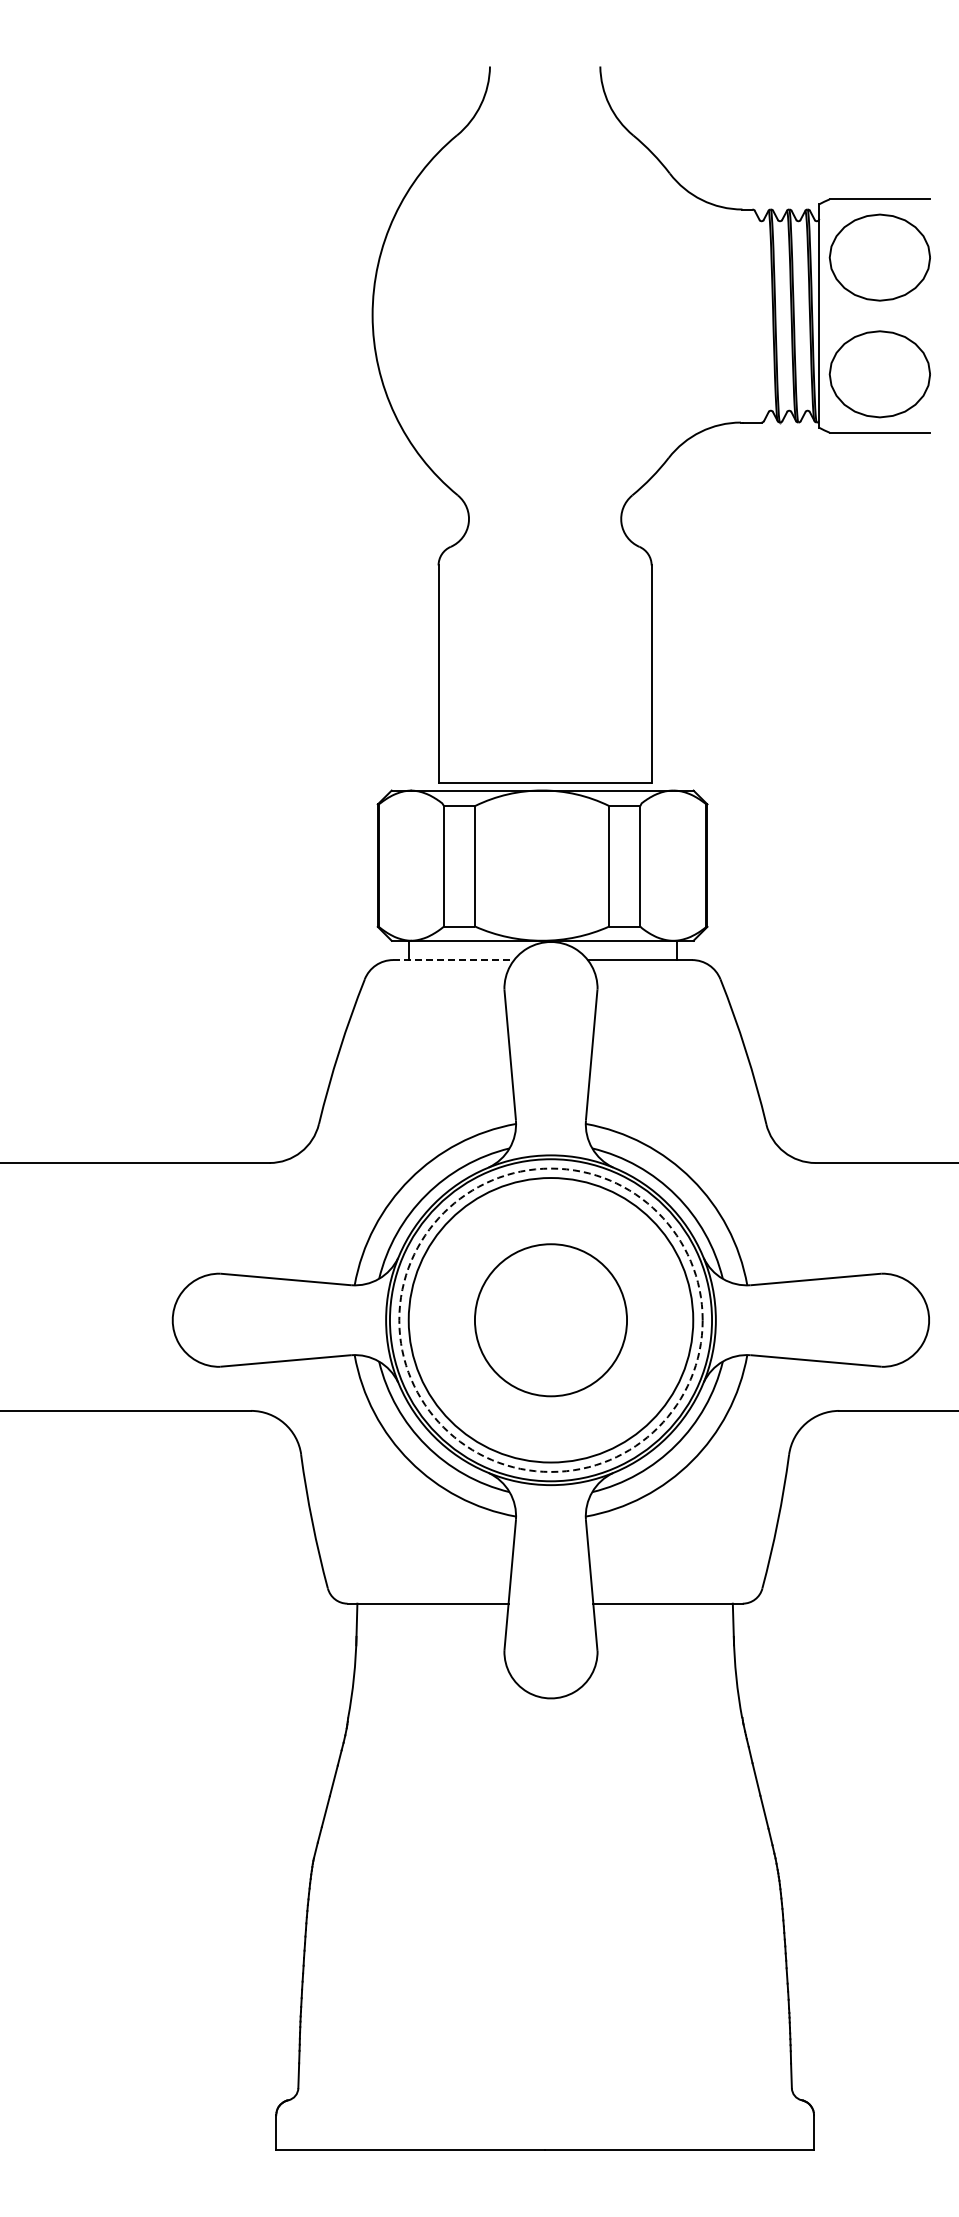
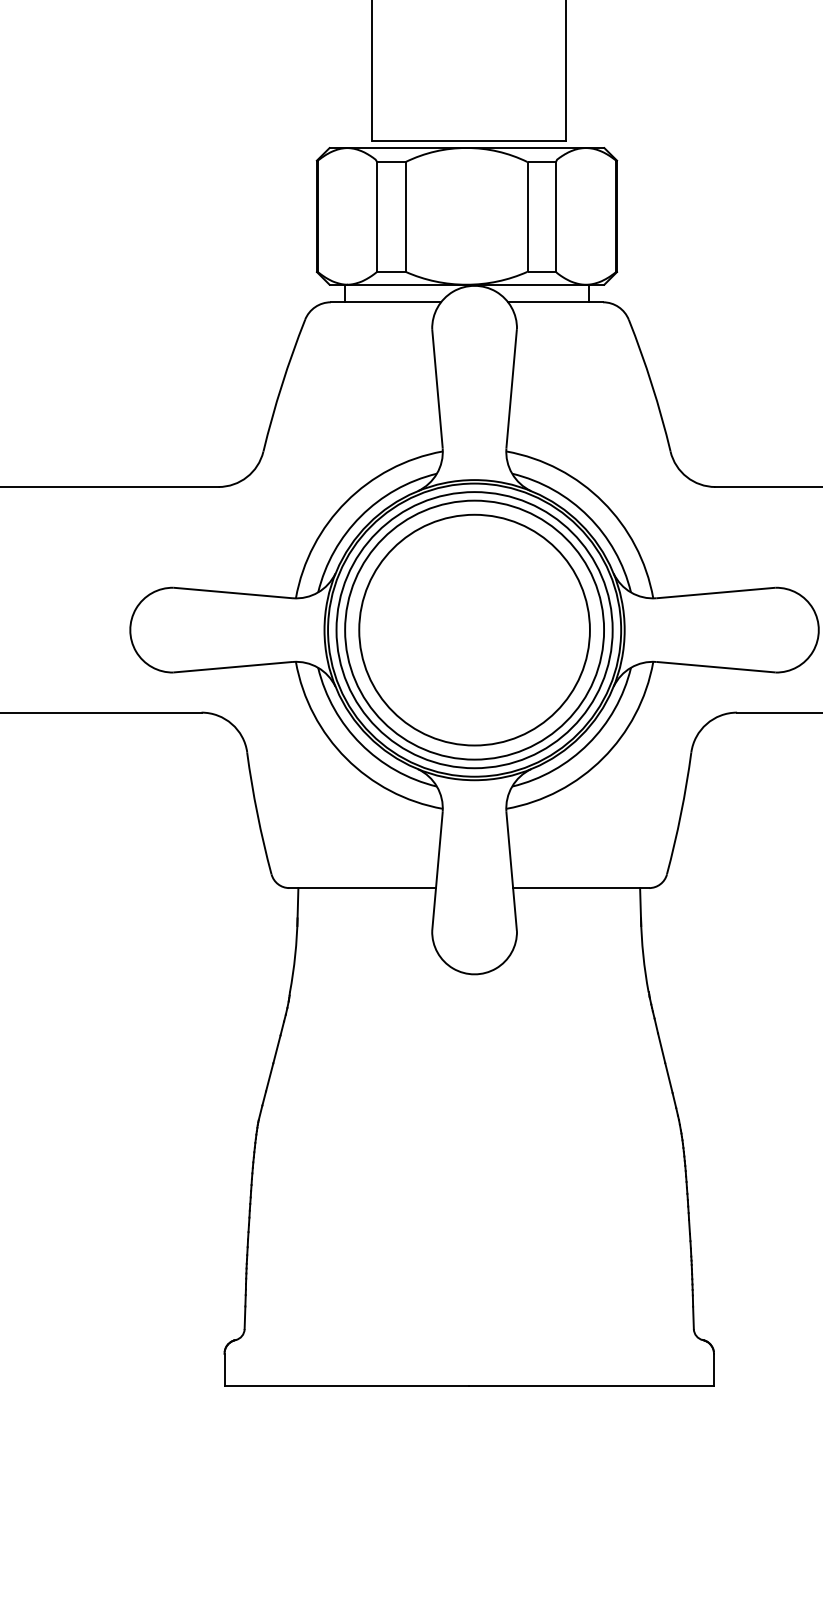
line: (453, 960) -> (385, 302), dashed -> solid
circle: (550, 1319) -> (474, 629), dashed -> solid
circle: (550, 1320) -> (474, 630), size x1.67

